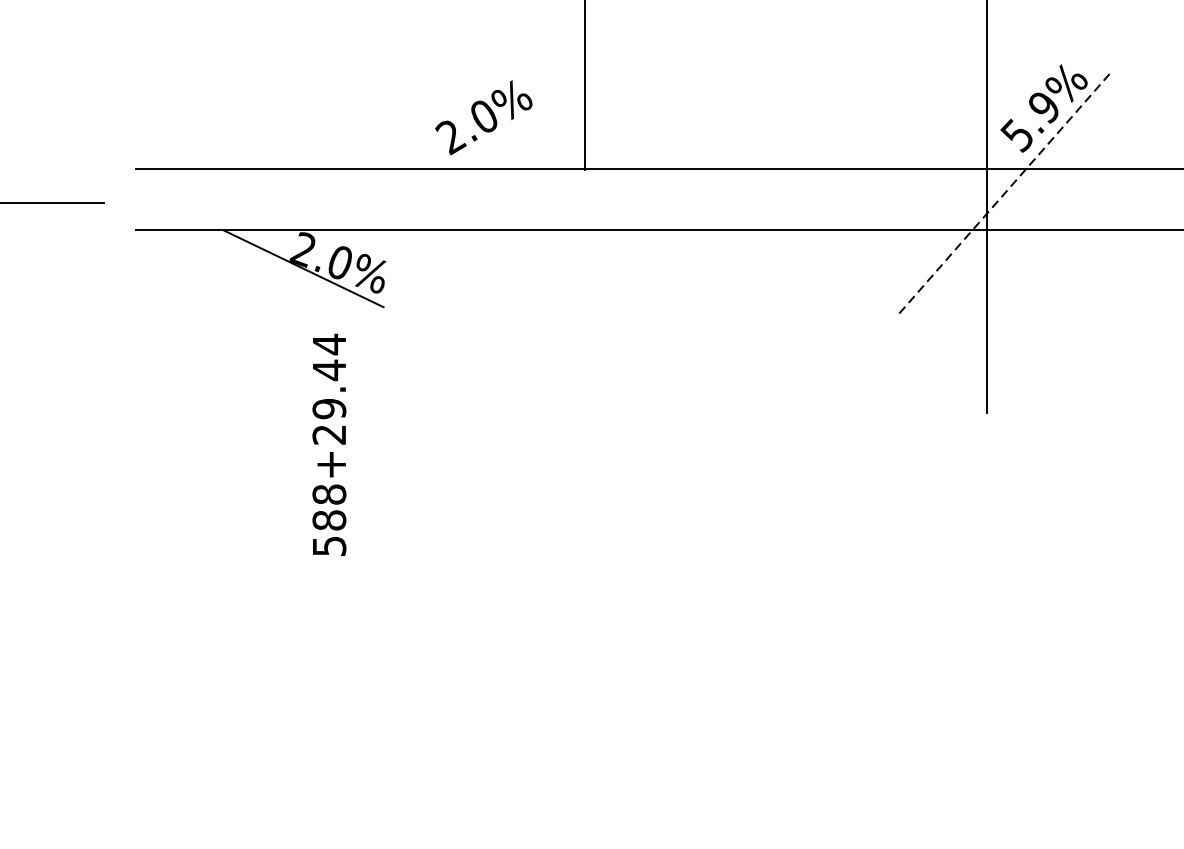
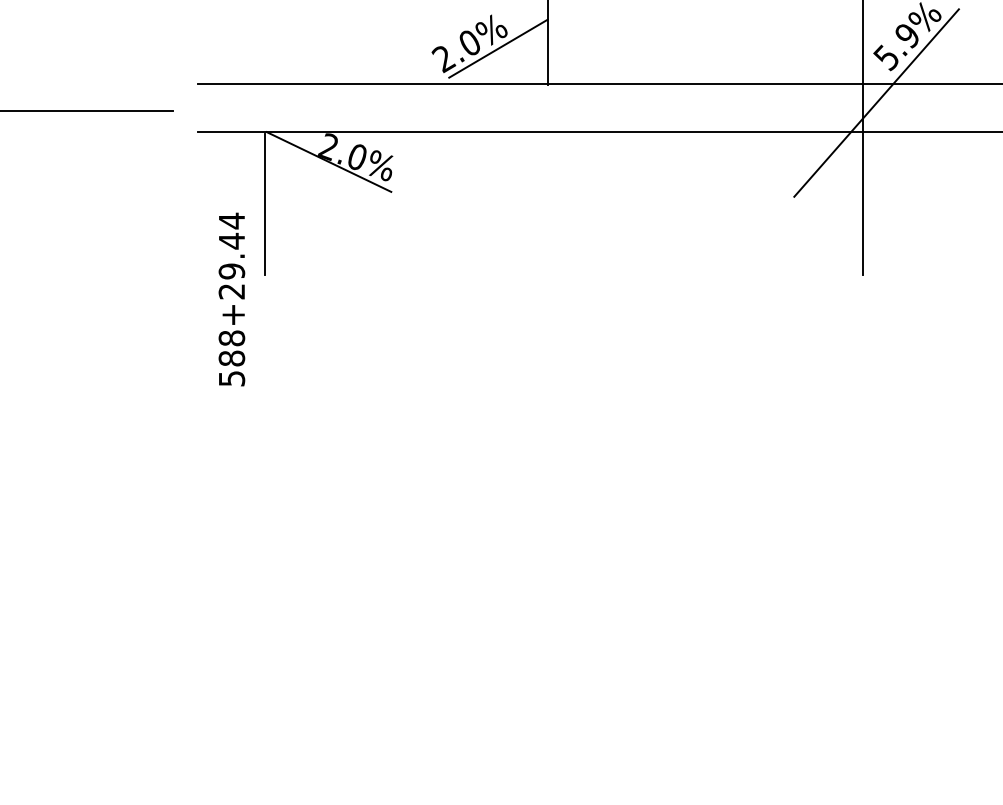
line: (520, 123) -> (498, 48), added
line: (1004, 194) -> (876, 103), dashed -> solid
line: (221, 322) -> (264, 203), added
text: (328, 444) -> (231, 299), moved

